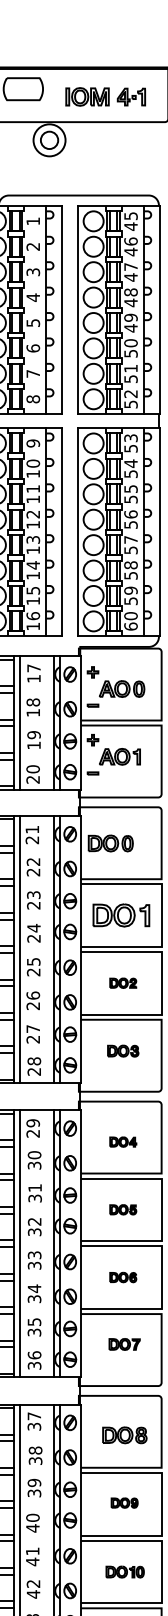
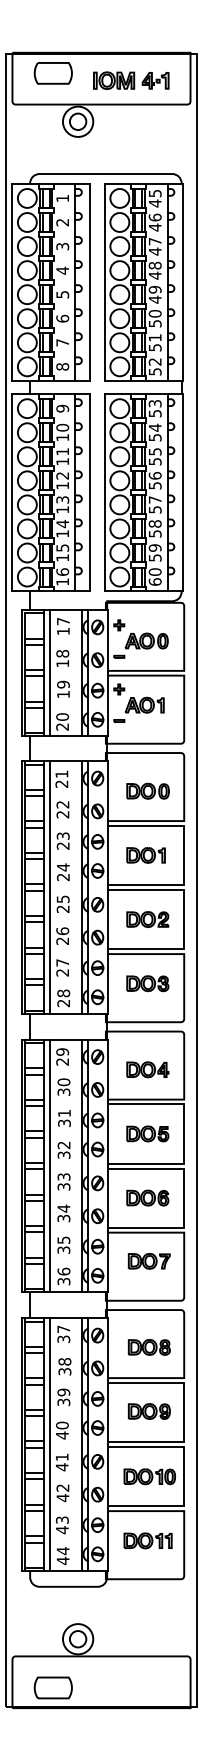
part: (110, 842) -> (147, 790), moved
part: (120, 915) -> (145, 855), size x0.71
part: (122, 983) -> (147, 919), size x1.67
part: (122, 1050) -> (147, 983), size x1.43
part: (122, 1141) -> (147, 1069), size x1.67
part: (122, 1209) -> (147, 1133), size x1.67
part: (122, 1276) -> (147, 1197), size x1.67
part: (123, 1344) -> (148, 1261), size x1.43
part: (123, 1503) -> (148, 1411), size x1.67
part: (124, 1571) -> (149, 1476), size x1.43

